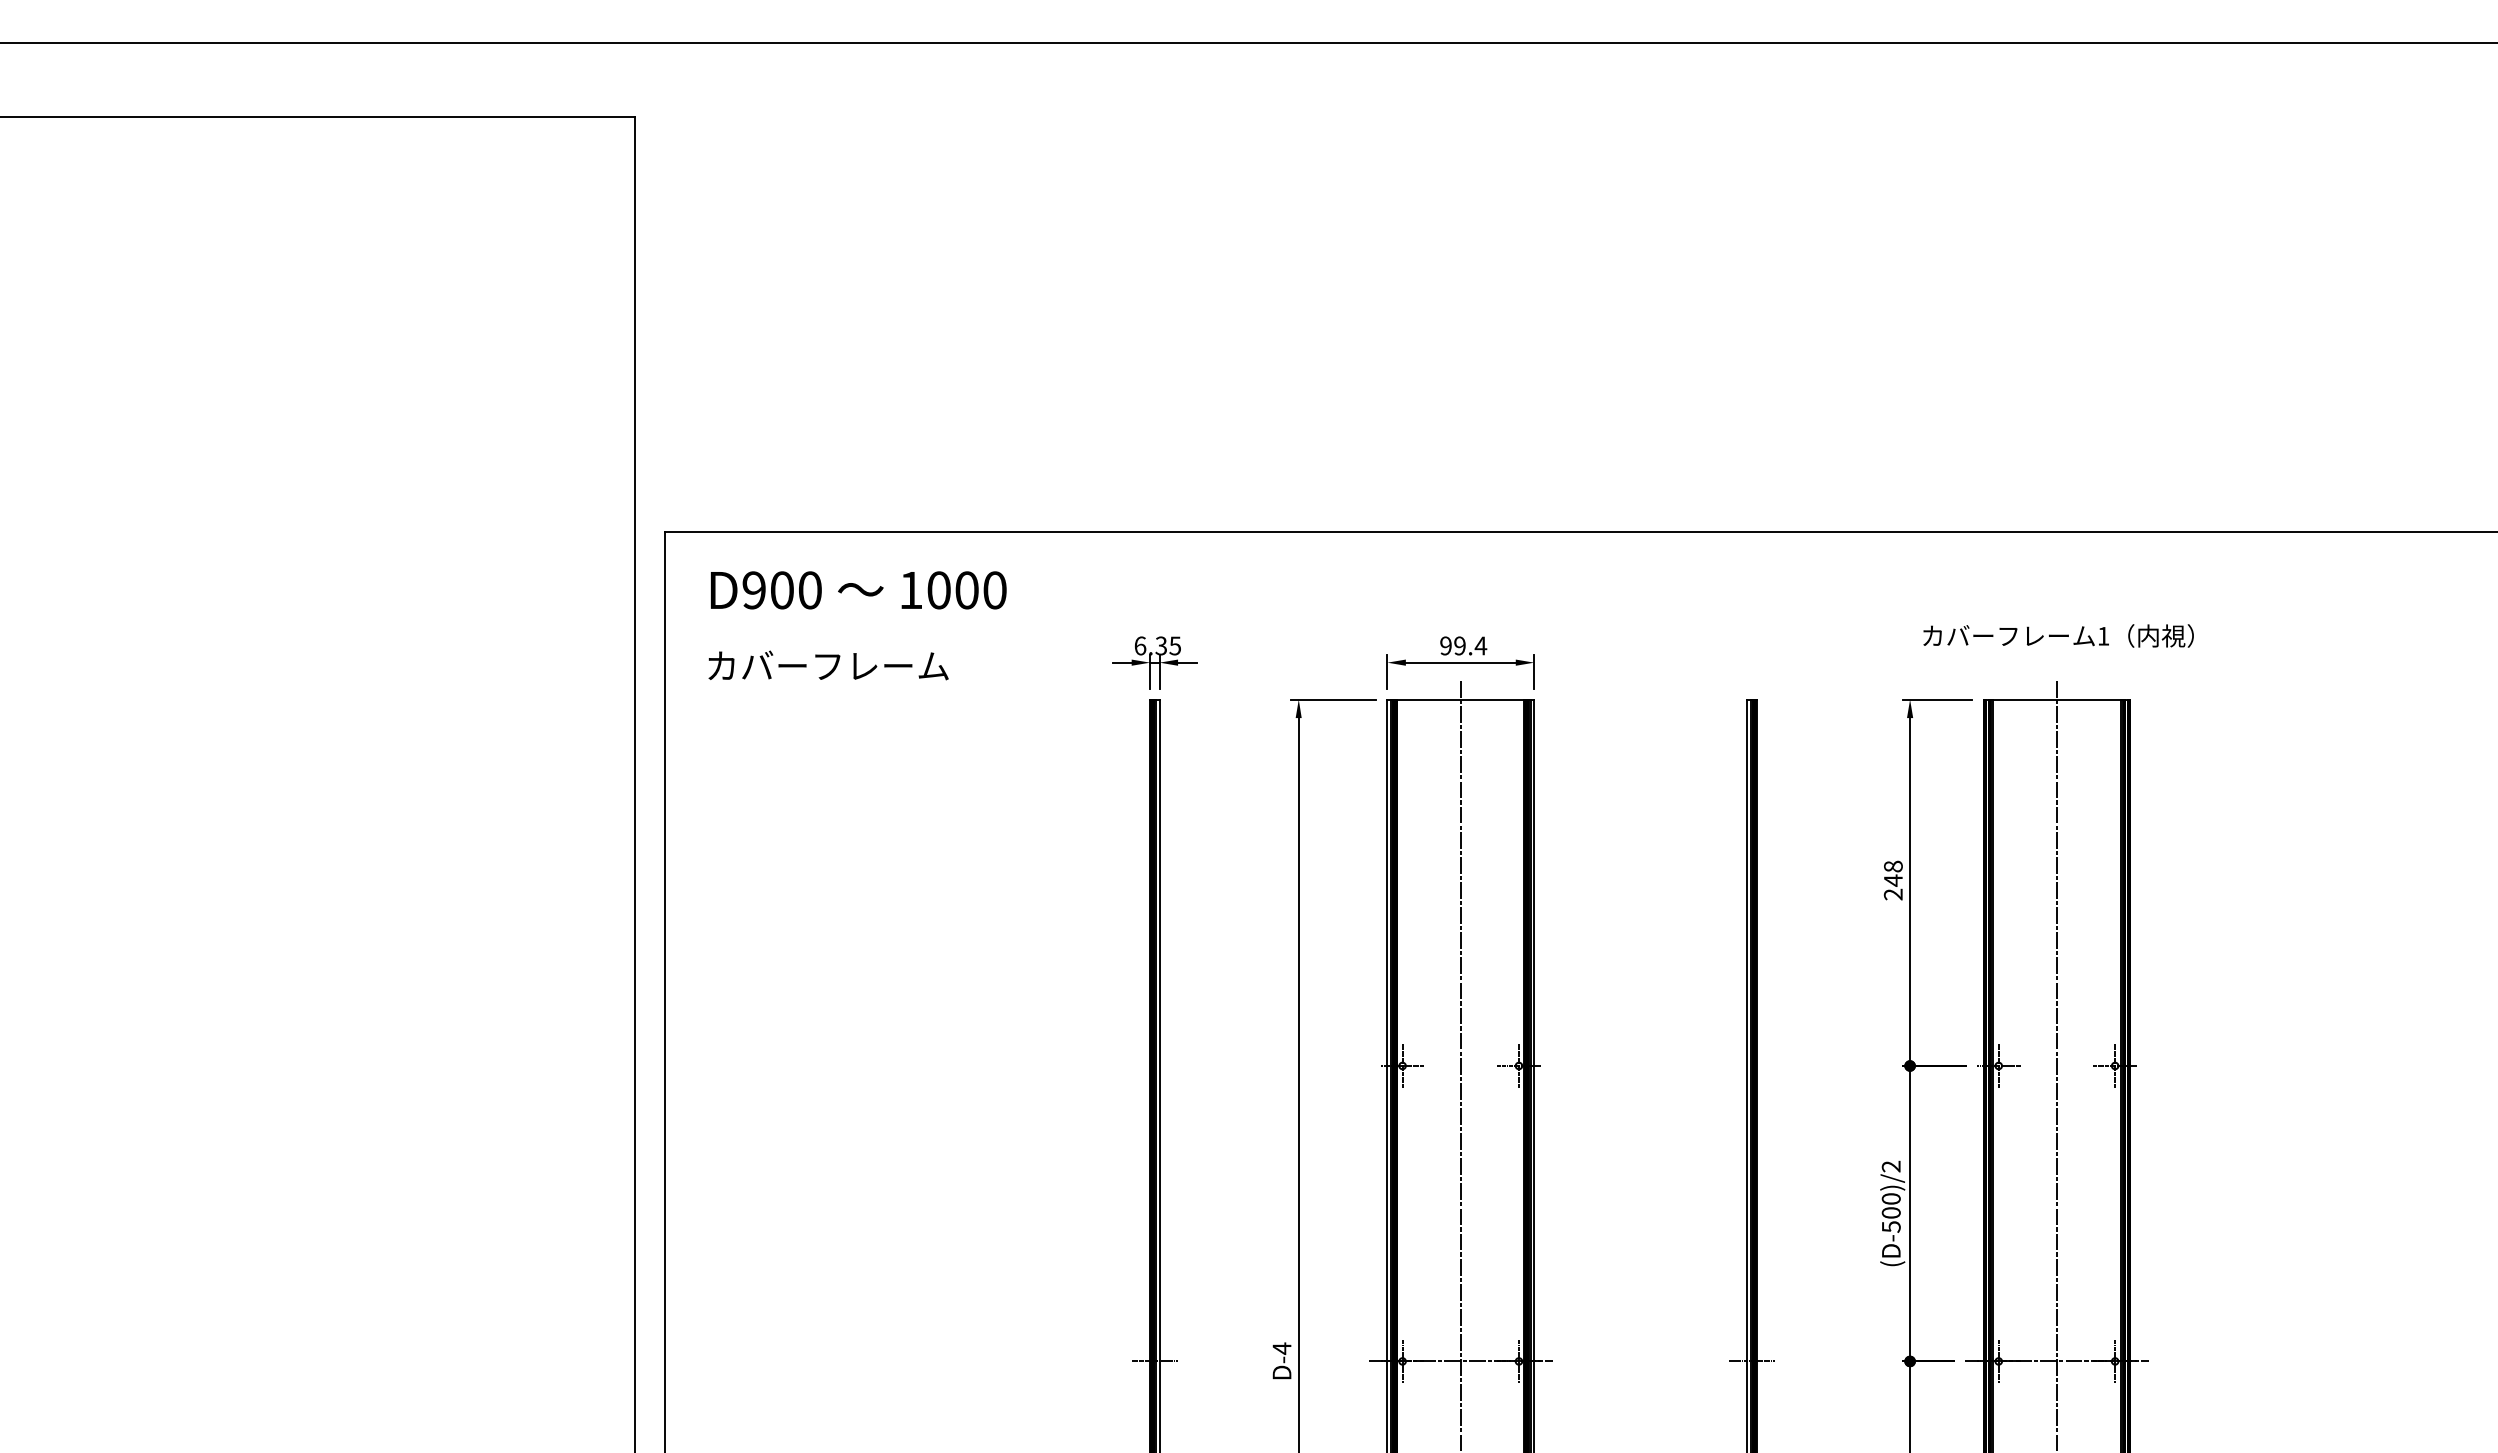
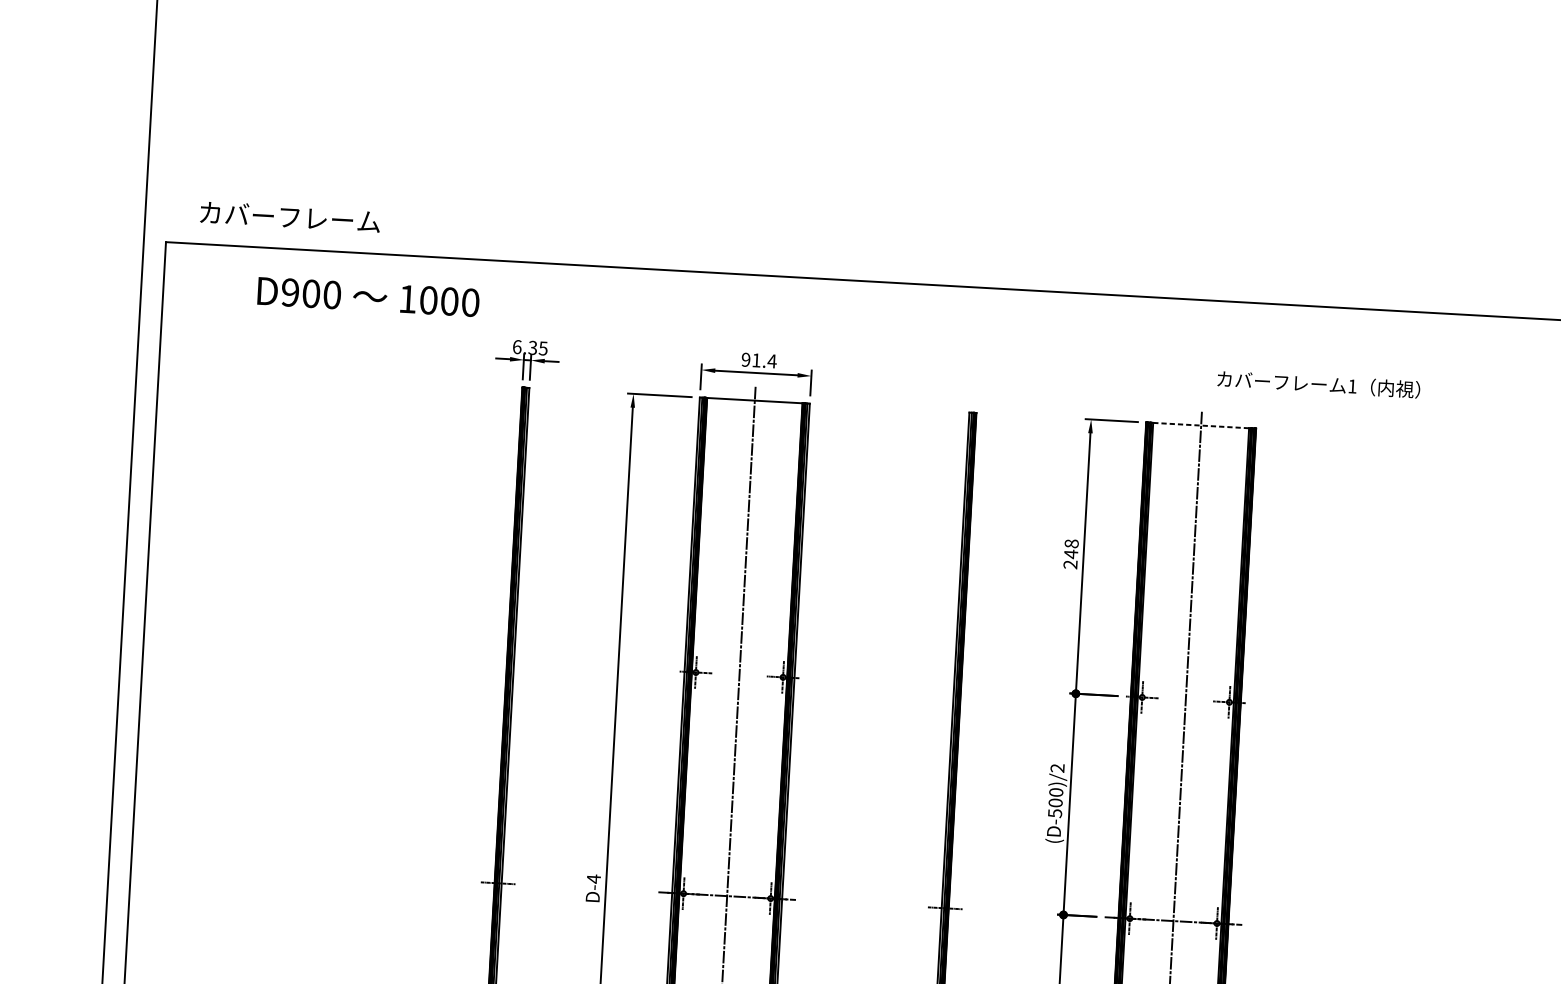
text: (858, 590) -> (368, 297), moved
text: (2058, 635) -> (1318, 384), moved
text: (1459, 645) -> (756, 360), 99.4 -> 91.4
text: (828, 665) -> (290, 216), moved
line: (2057, 699) -> (1201, 425), solid -> dashed

